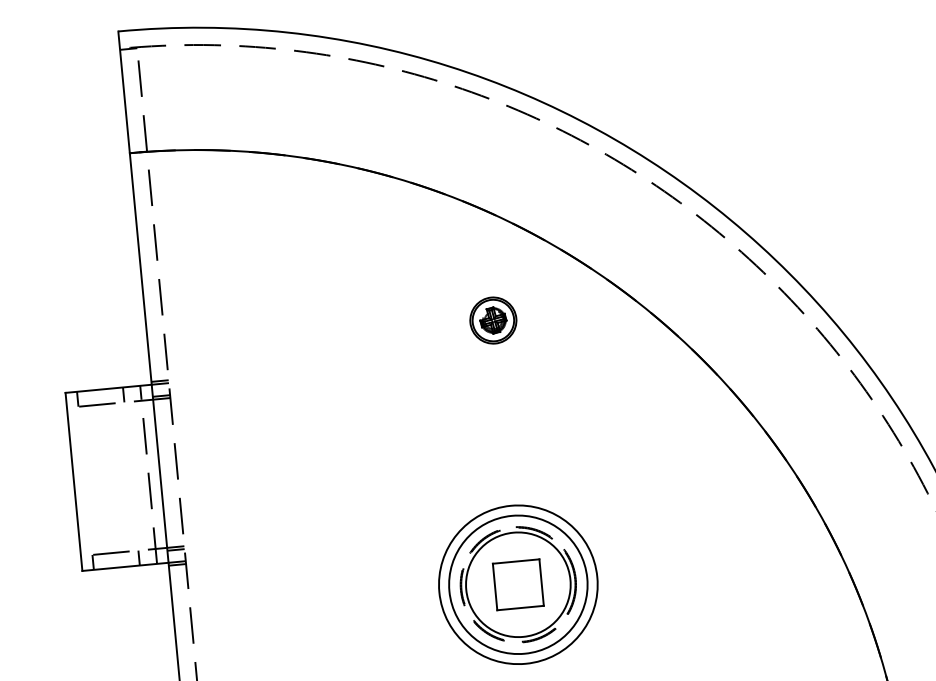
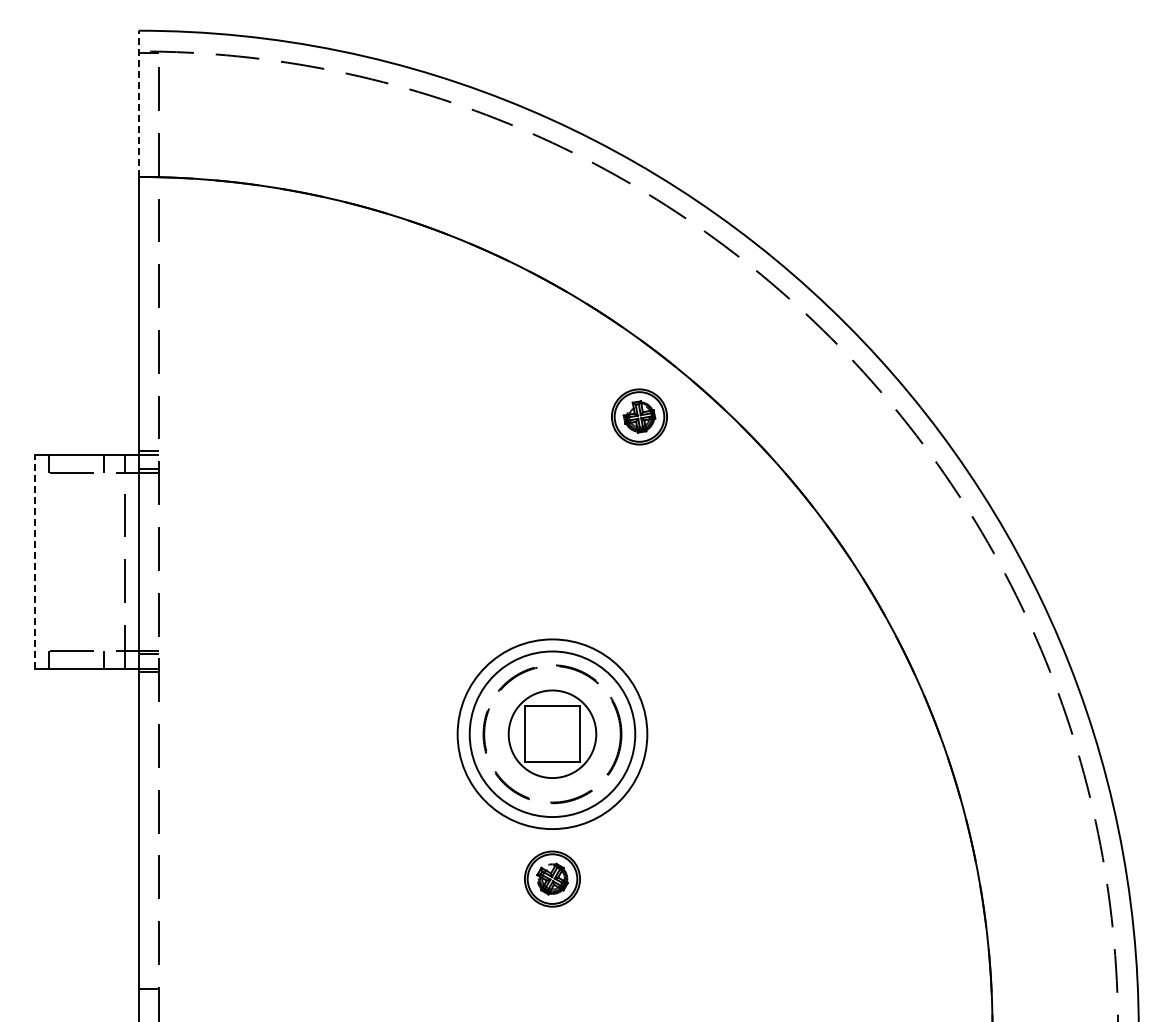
line: (123, 92) -> (138, 103), solid -> dashed
part: (493, 320) -> (639, 416), moved
line: (74, 481) -> (35, 561), solid -> dashed
circle: (518, 584) -> (552, 733), size x0.7

